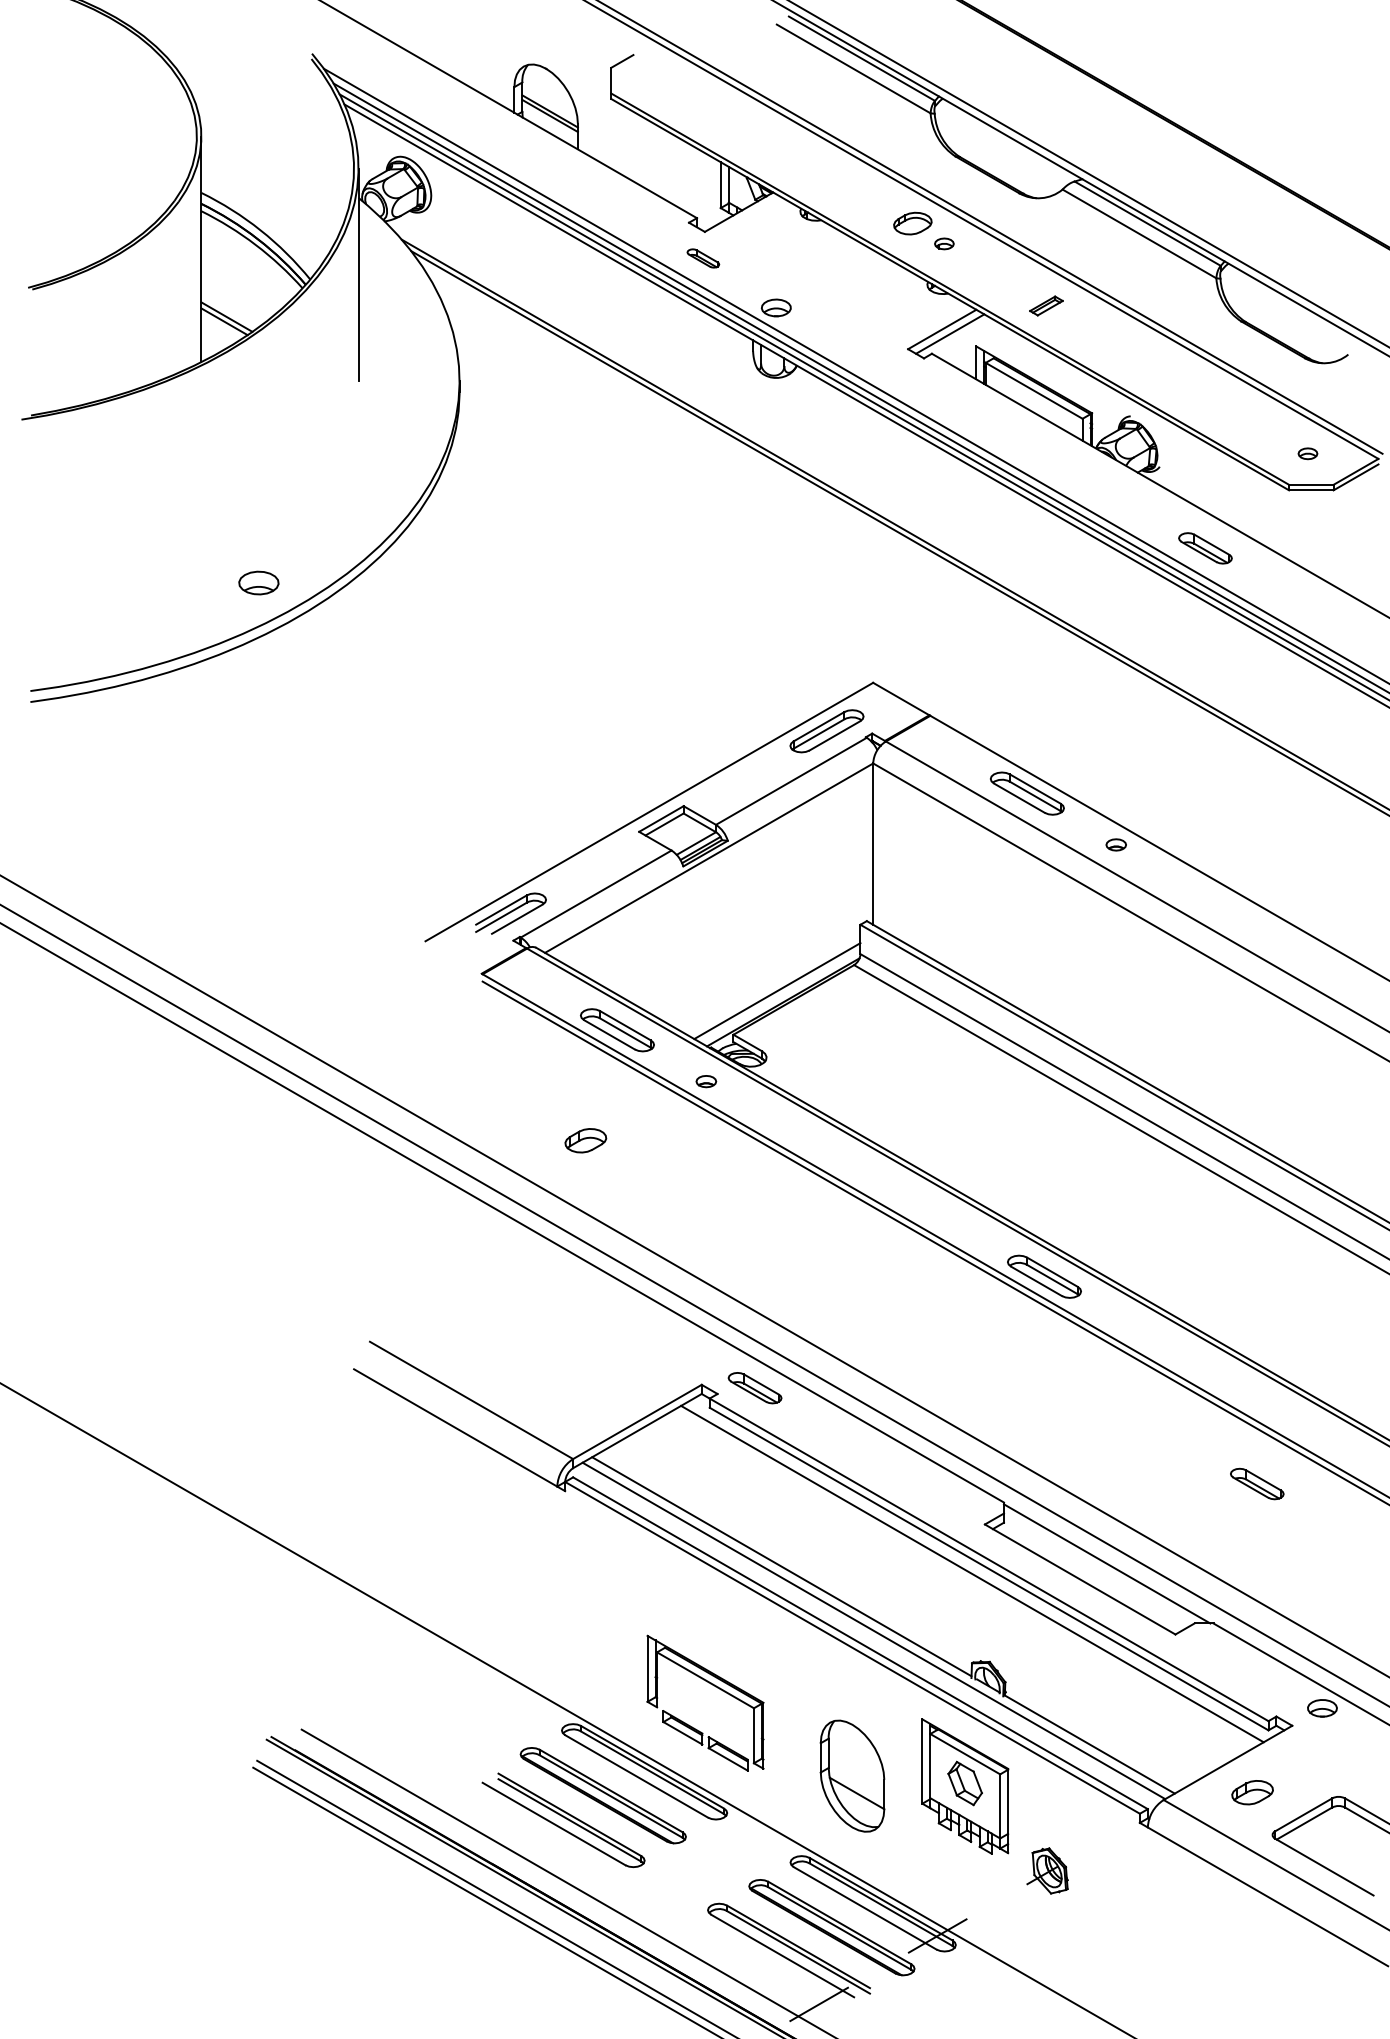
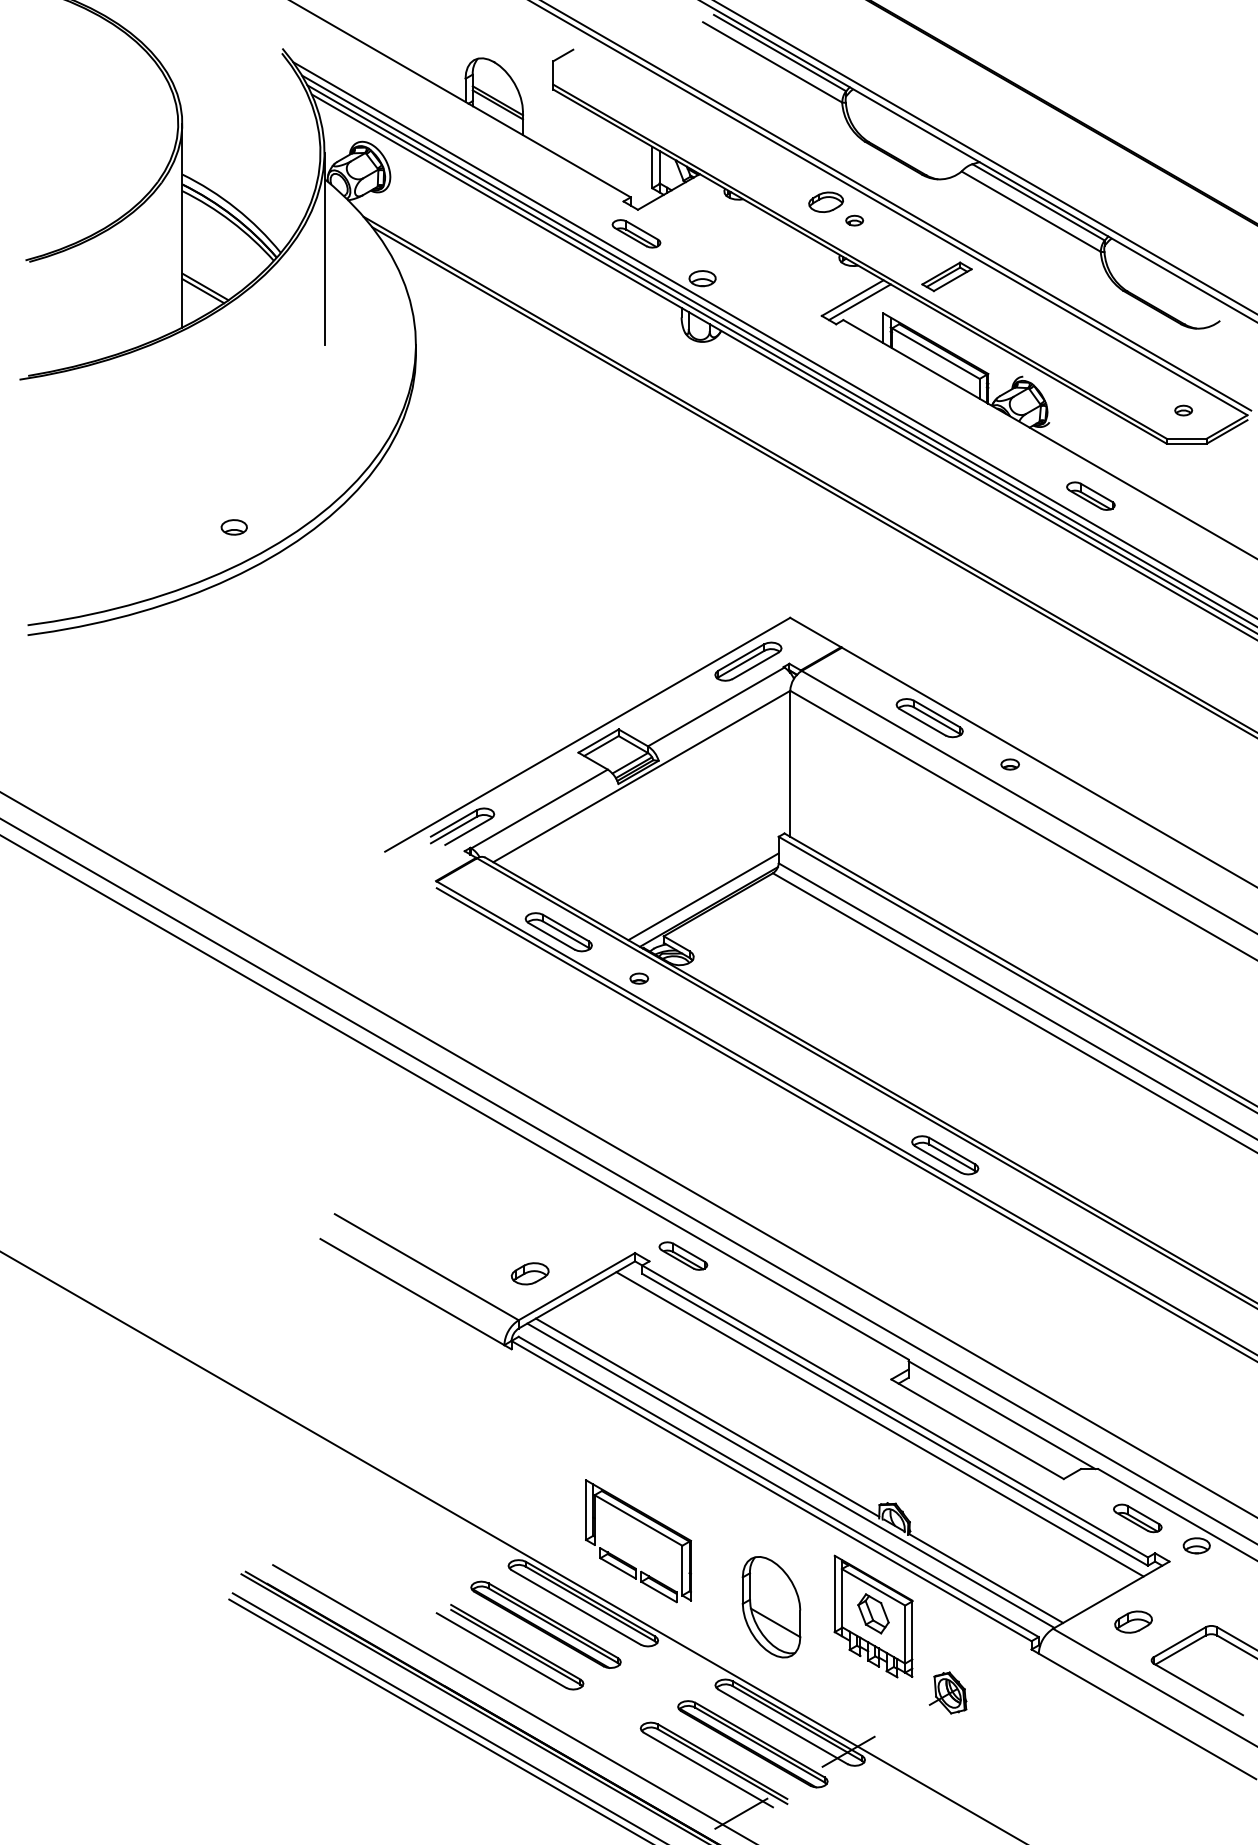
part: (703, 258) -> (636, 233), size x1.67
part: (1046, 305) -> (947, 276), size x1.67
part: (258, 582) -> (234, 527), size x0.71
part: (585, 1140) -> (529, 1273), moved
part: (1257, 1483) -> (1138, 1517), moved

